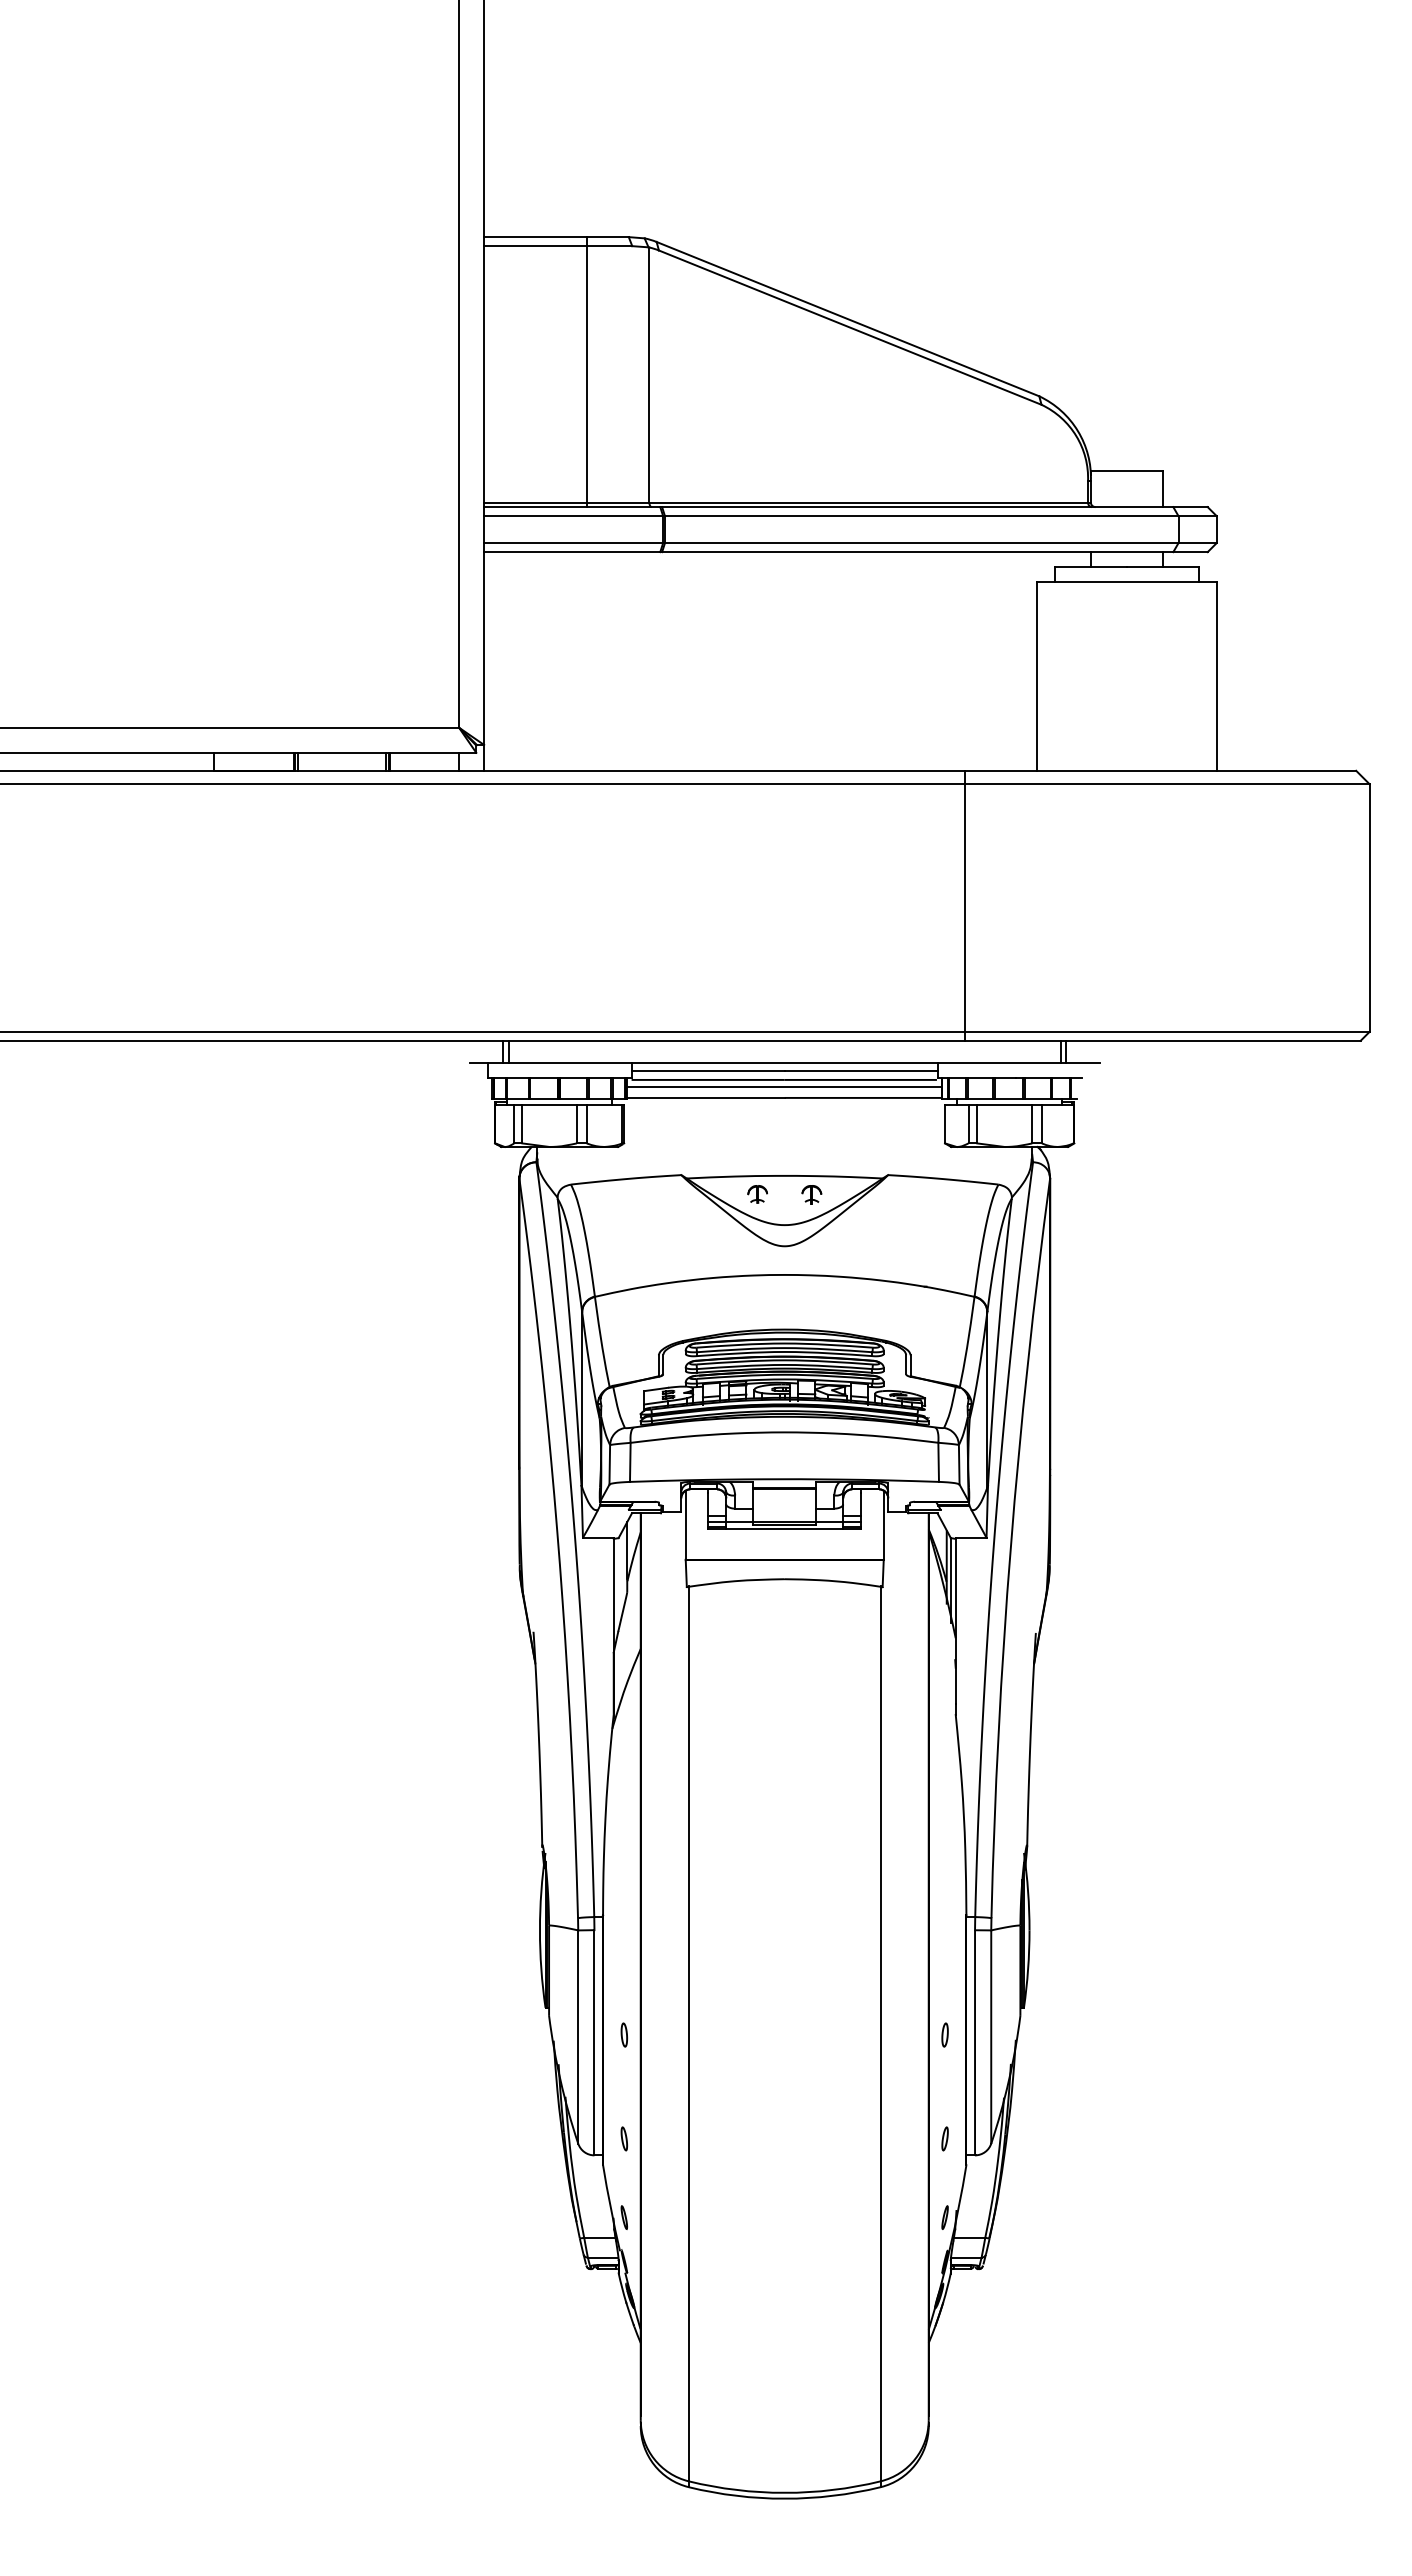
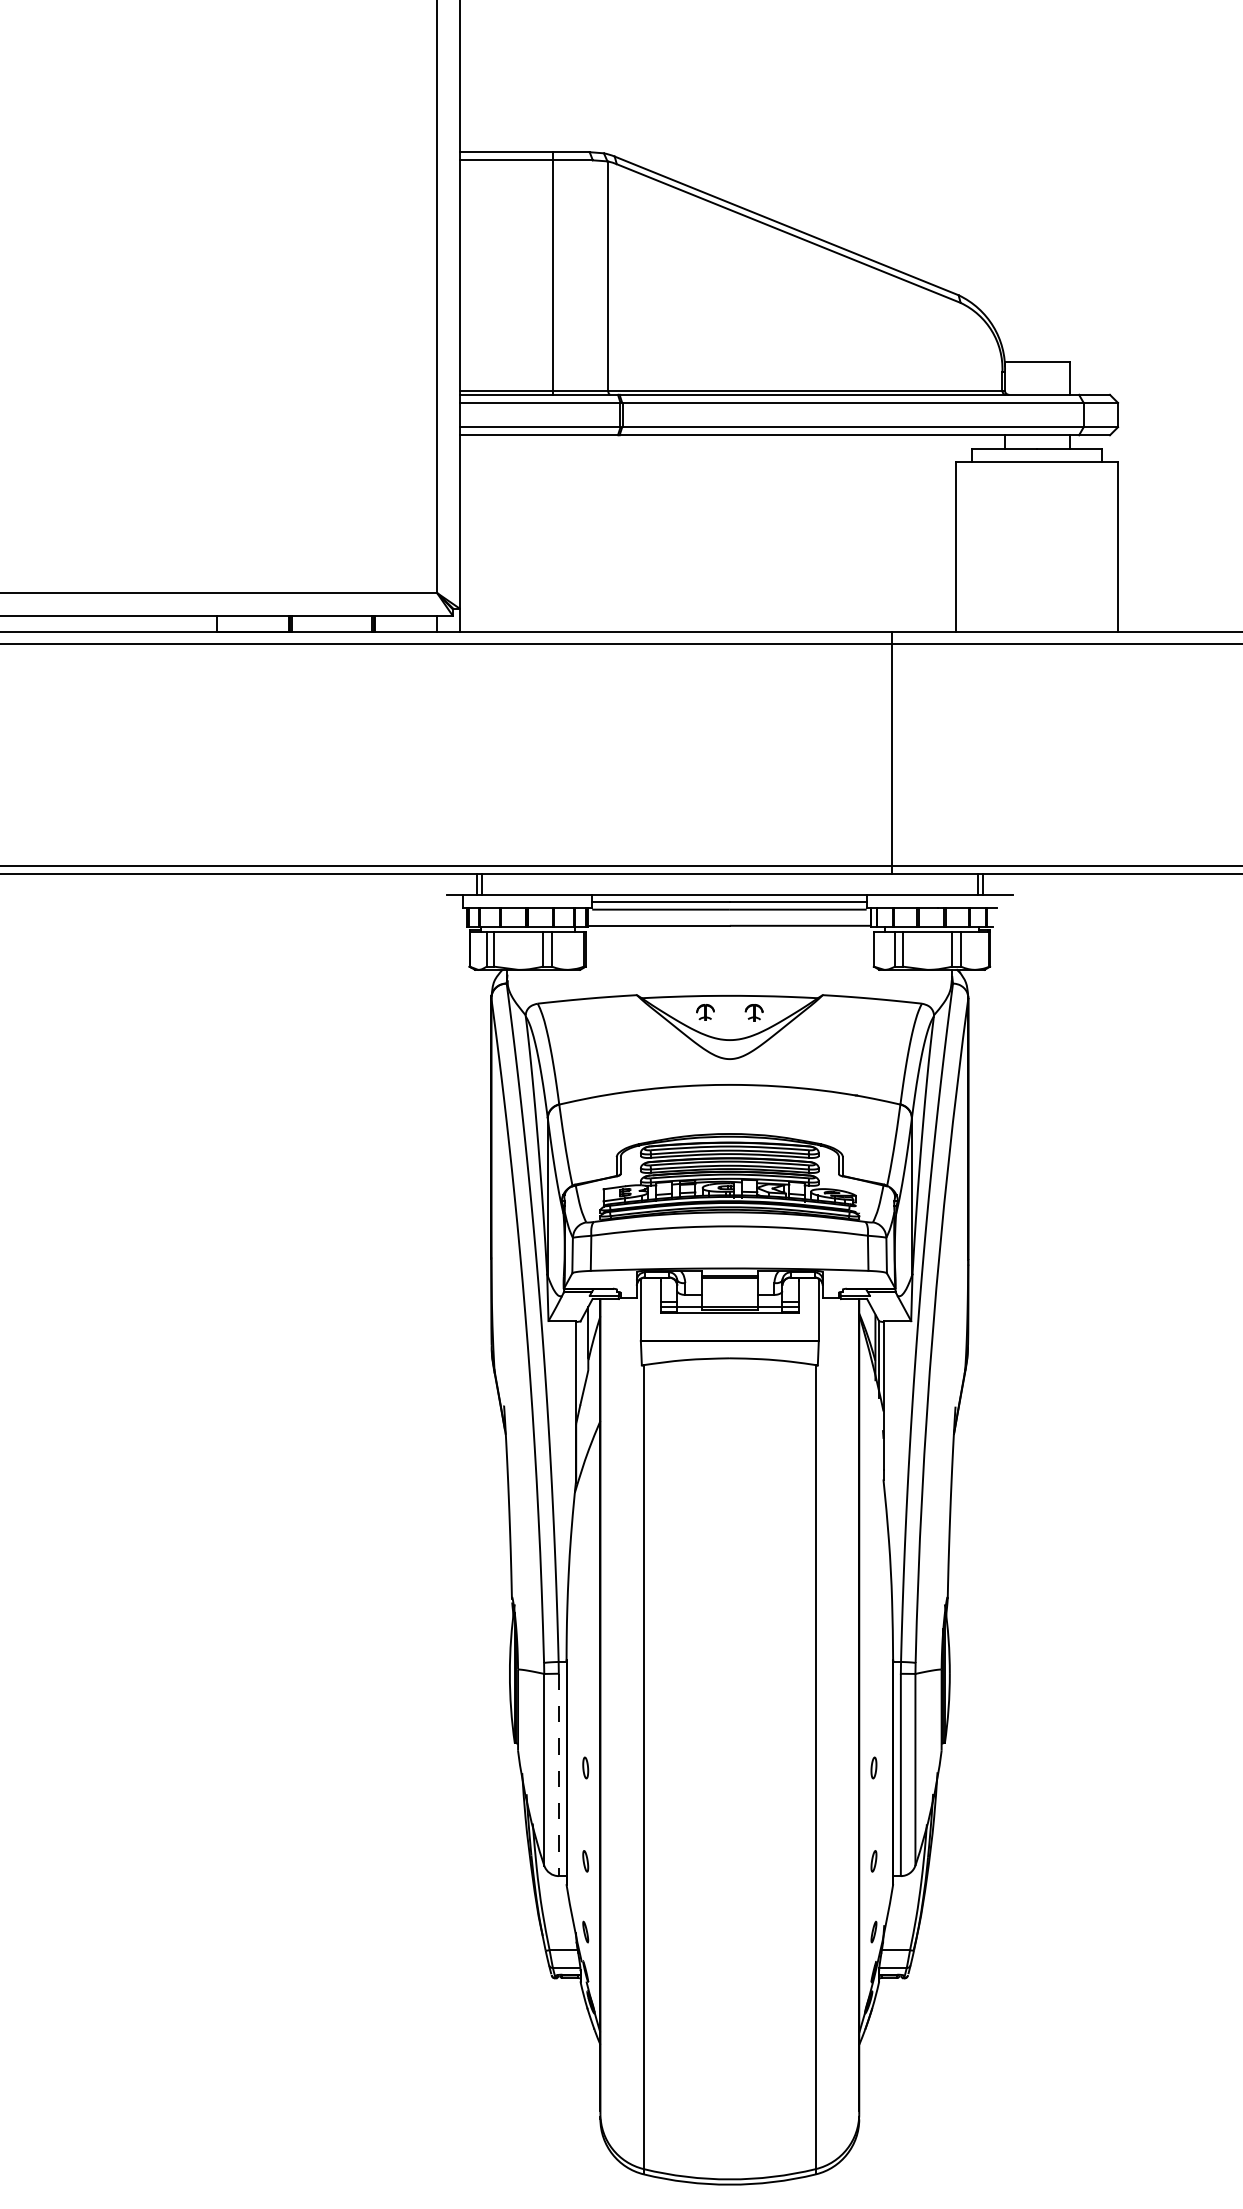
line: (784, 1086) -> (729, 915), removed
line: (594, 2042) -> (558, 1774), solid -> dashed

